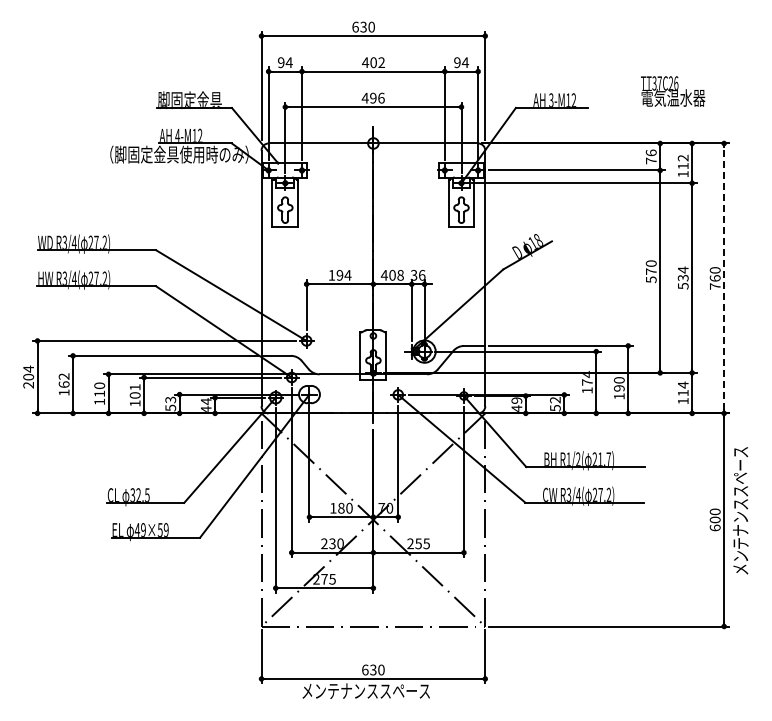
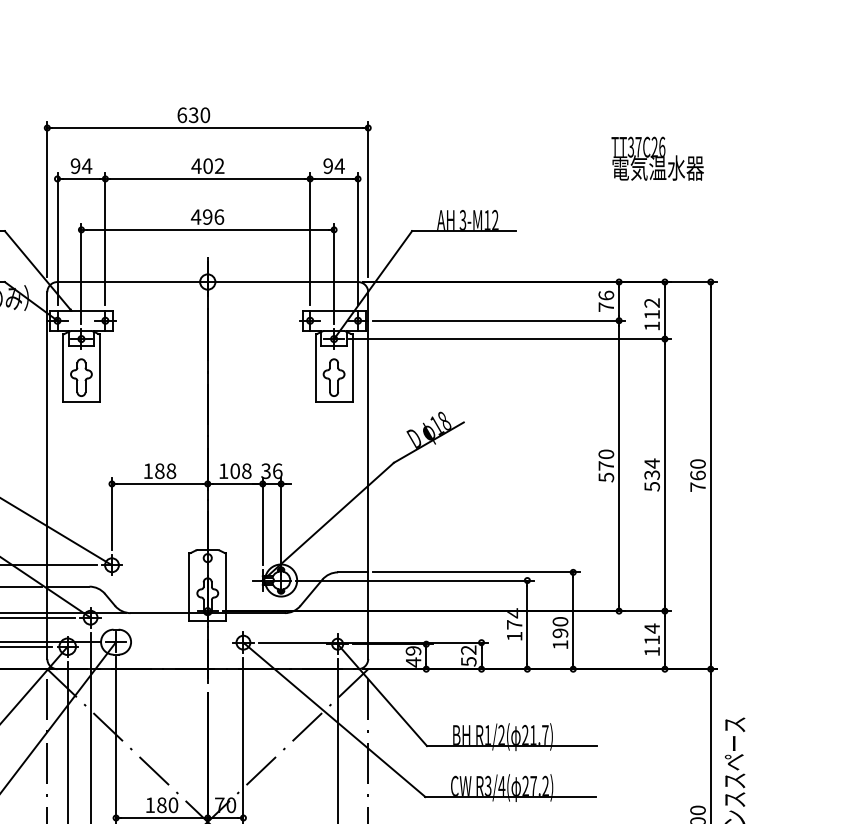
text: (673, 91) -> (658, 158), moved
text: (343, 275) -> (164, 471), 194 -> 188
text: (383, 275) -> (222, 471), 408 -> 108
line: (724, 277) -> (711, 474), dashed -> solid

